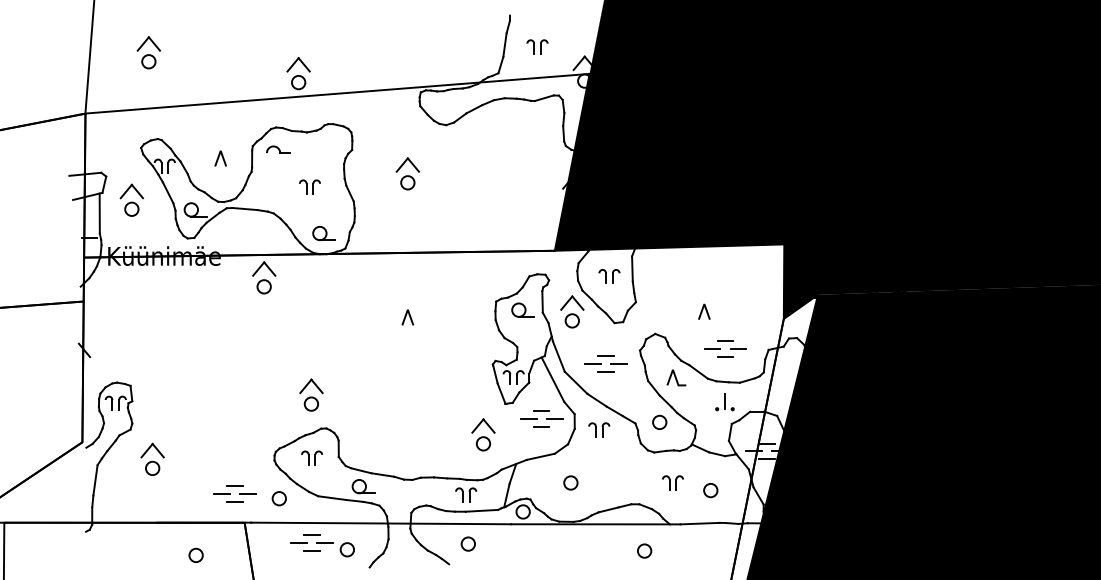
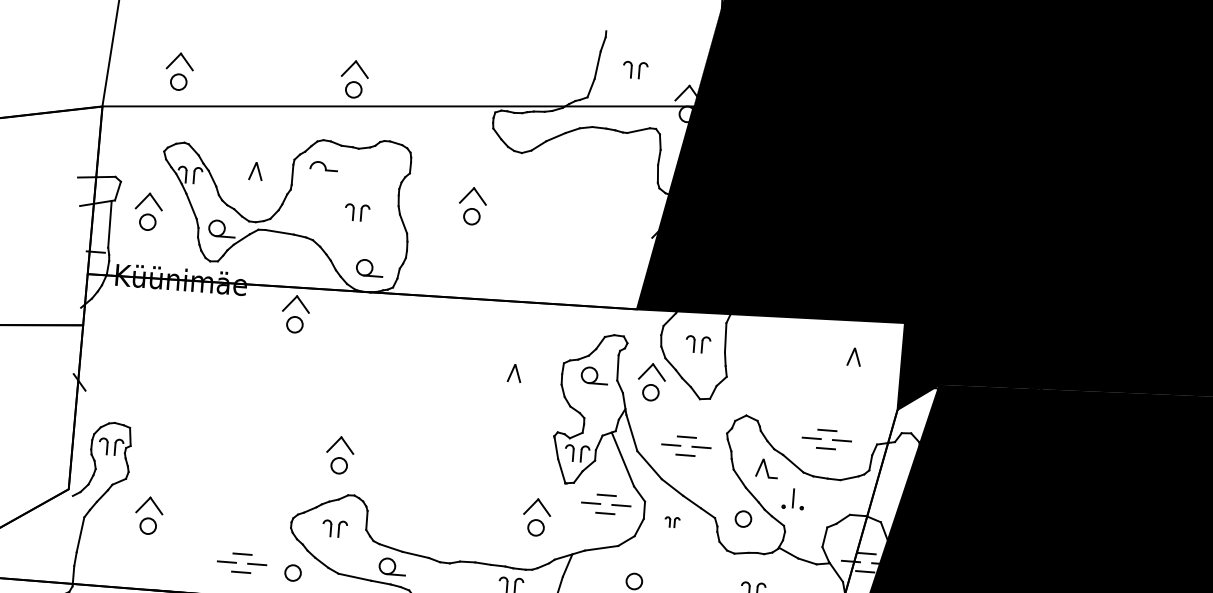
part: (148, 52) -> (179, 71), moved
line: (703, 310) -> (853, 355), moved
line: (406, 317) -> (513, 373), moved
part: (724, 402) -> (792, 499), moved
part: (599, 429) -> (672, 521), size x0.6

